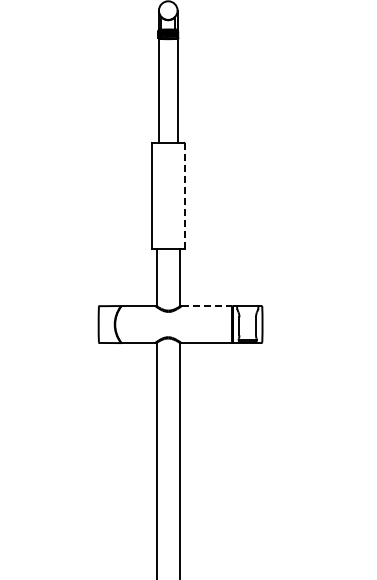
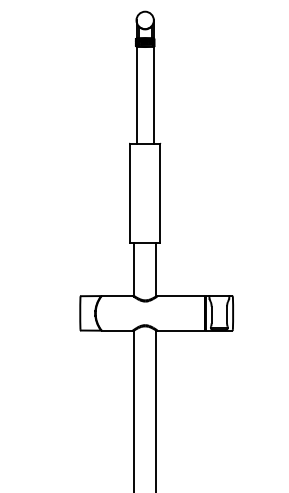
line: (184, 195) -> (160, 192), dashed -> solid
line: (206, 306) -> (180, 296), dashed -> solid

